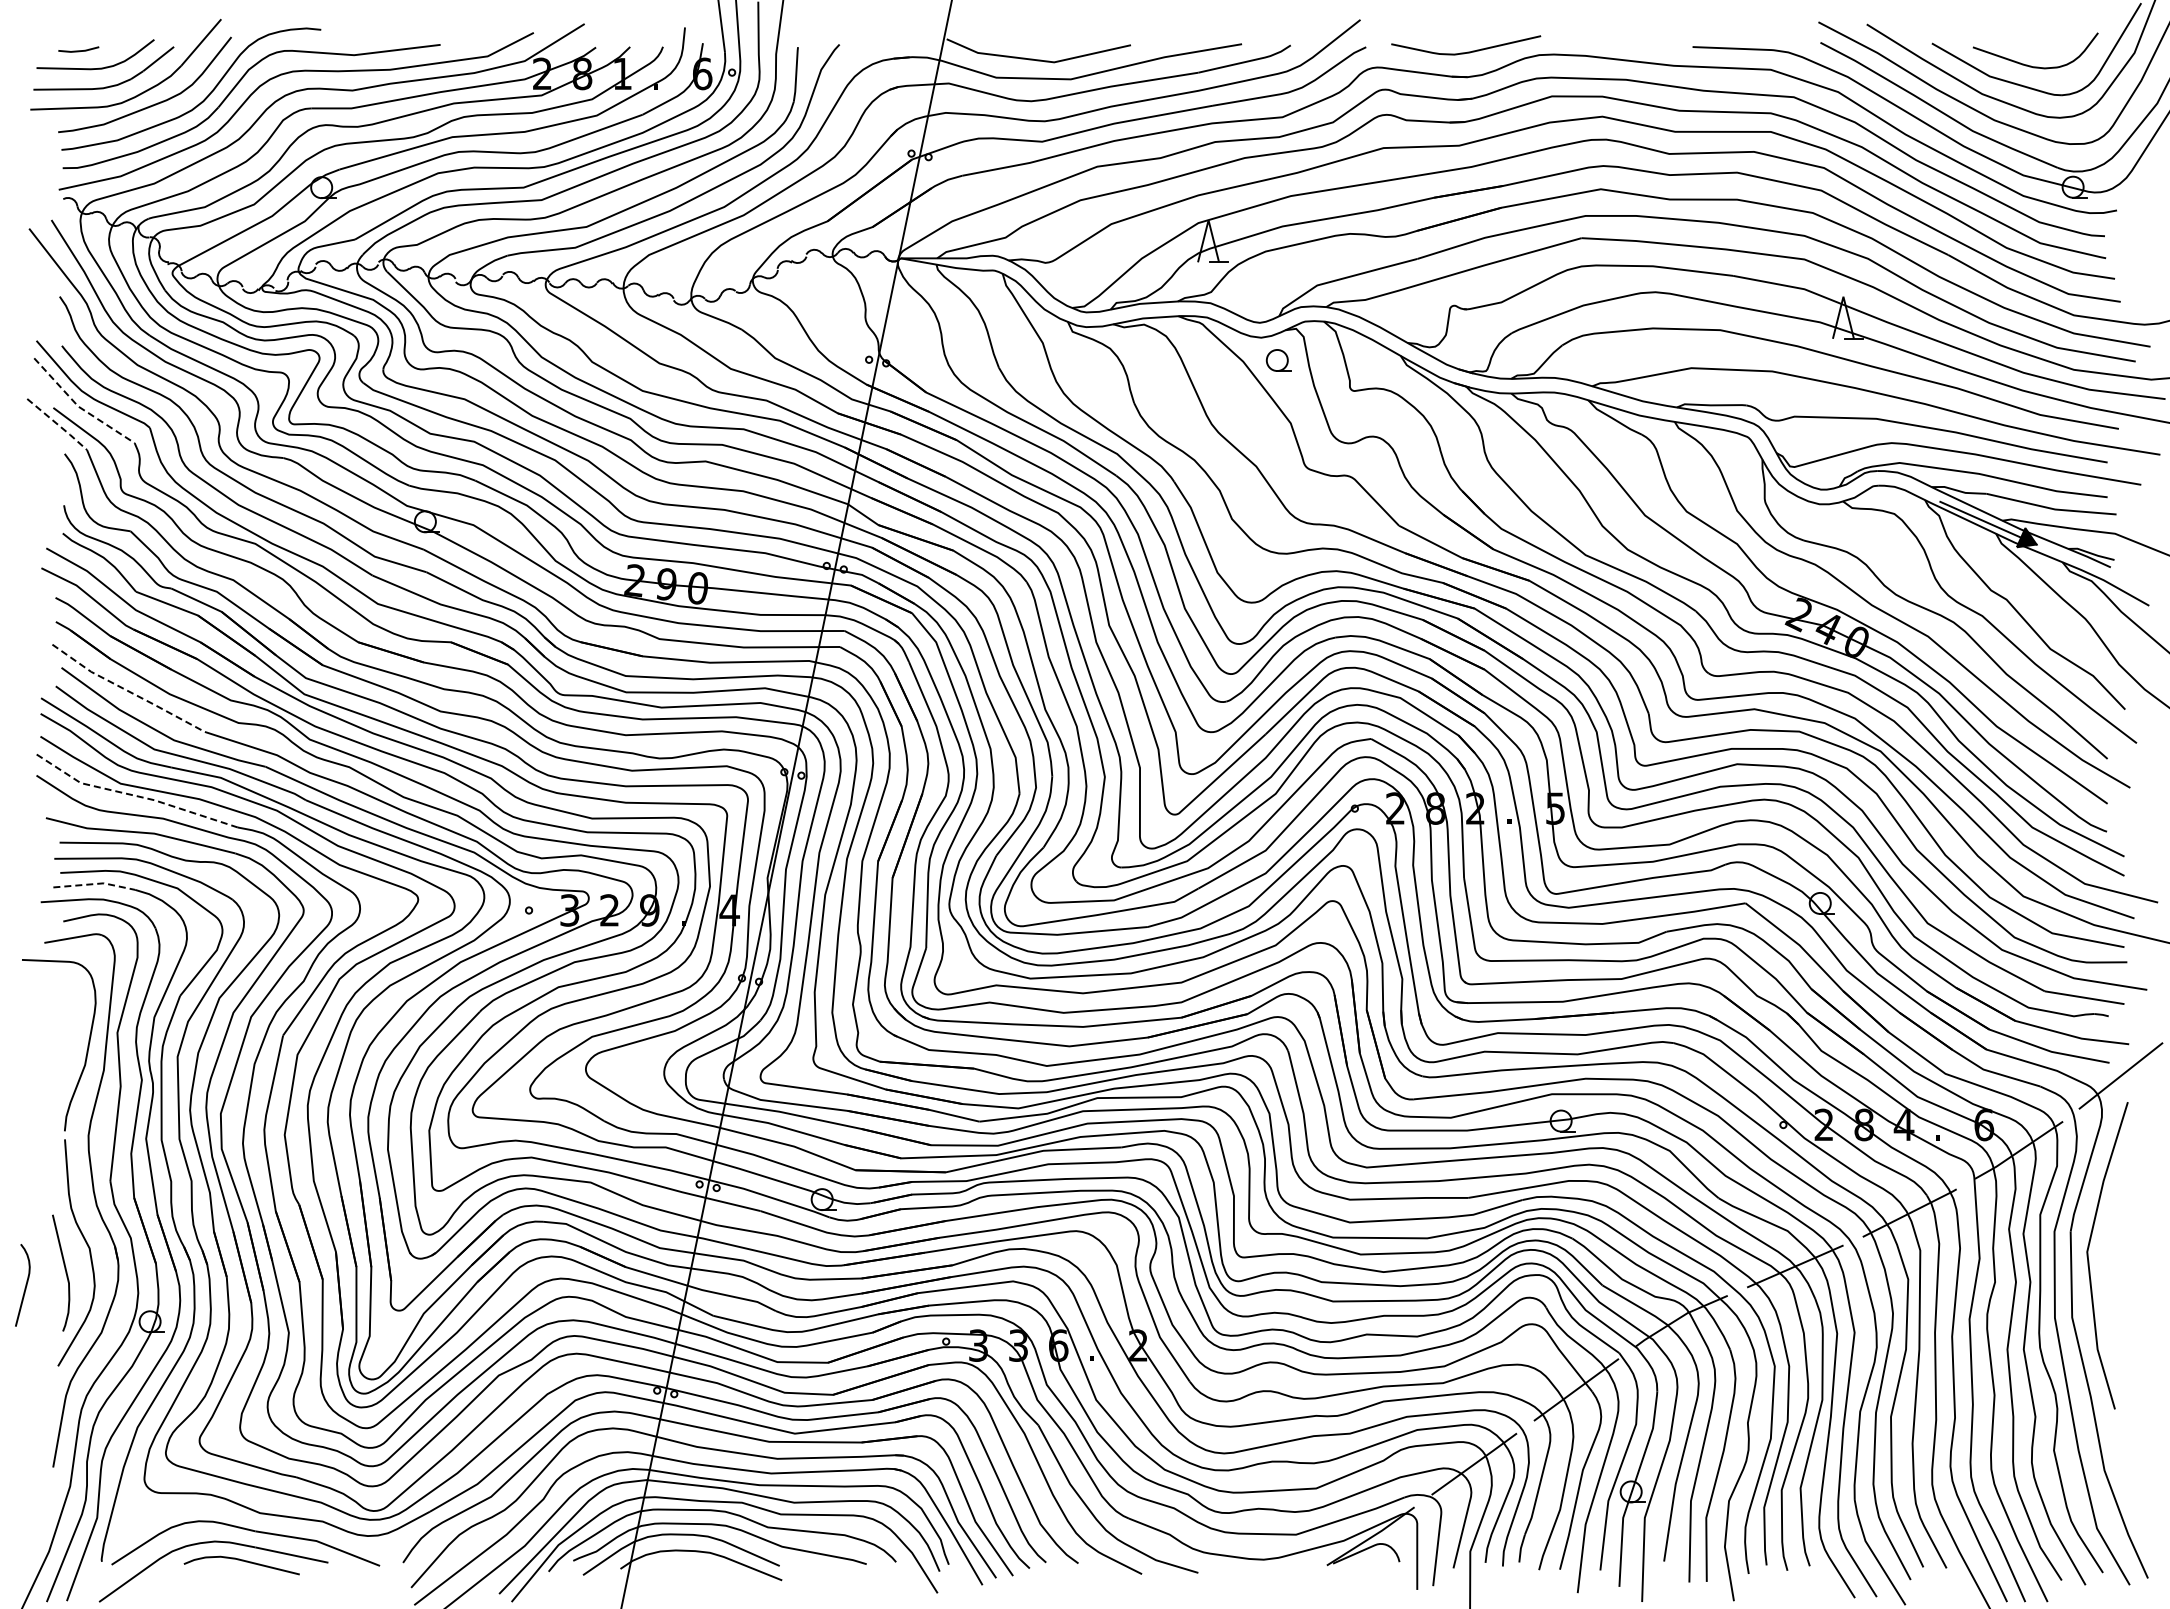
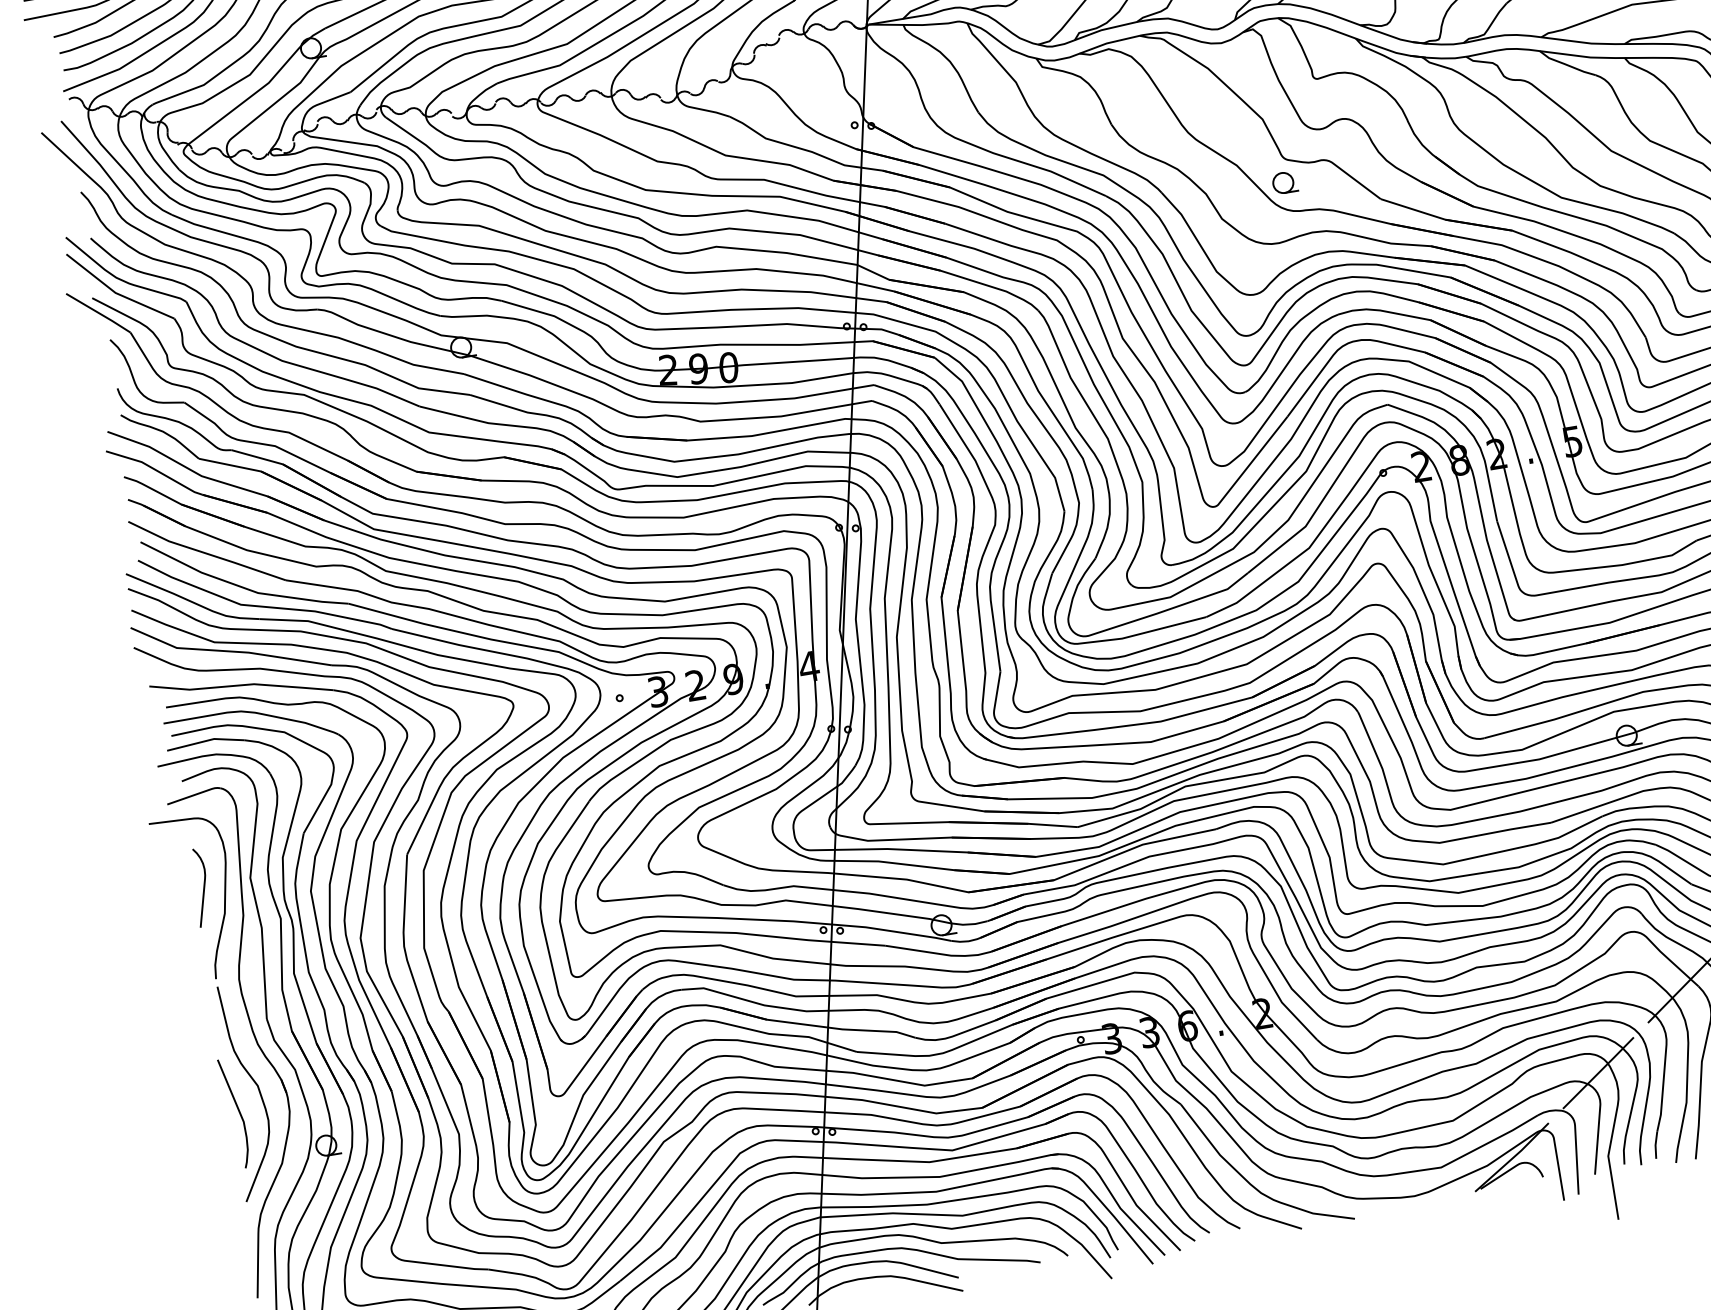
part: (1278, 360) -> (1284, 182), moved
line: (79, 407) -> (116, 293), dashed -> solid
line: (58, 424) -> (99, 313), dashed -> solid
line: (127, 690) -> (206, 553), dashed -> solid
line: (135, 795) -> (230, 651), dashed -> solid
line: (95, 883) -> (206, 740), dashed -> solid
curve: (25, 1285) -> (203, 887), moved

